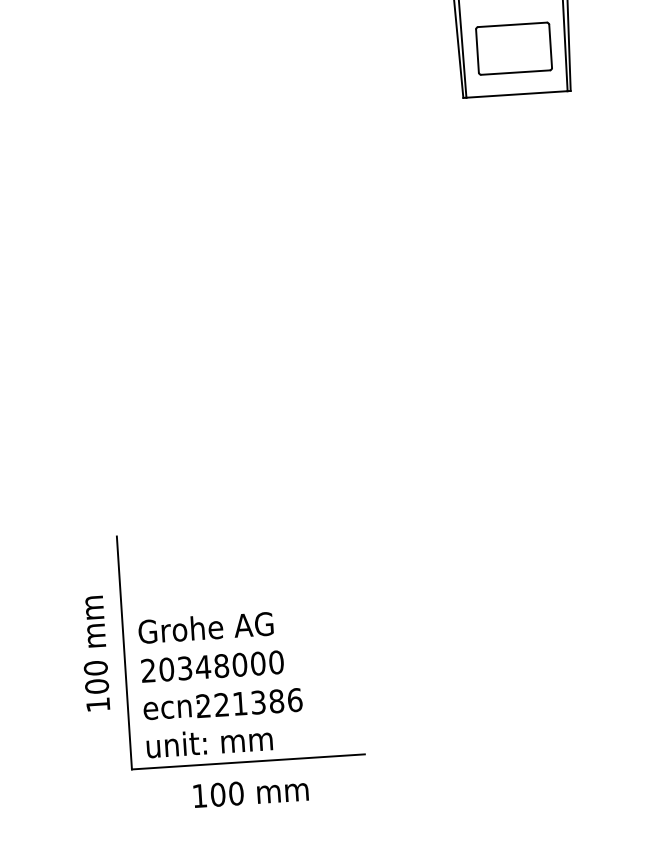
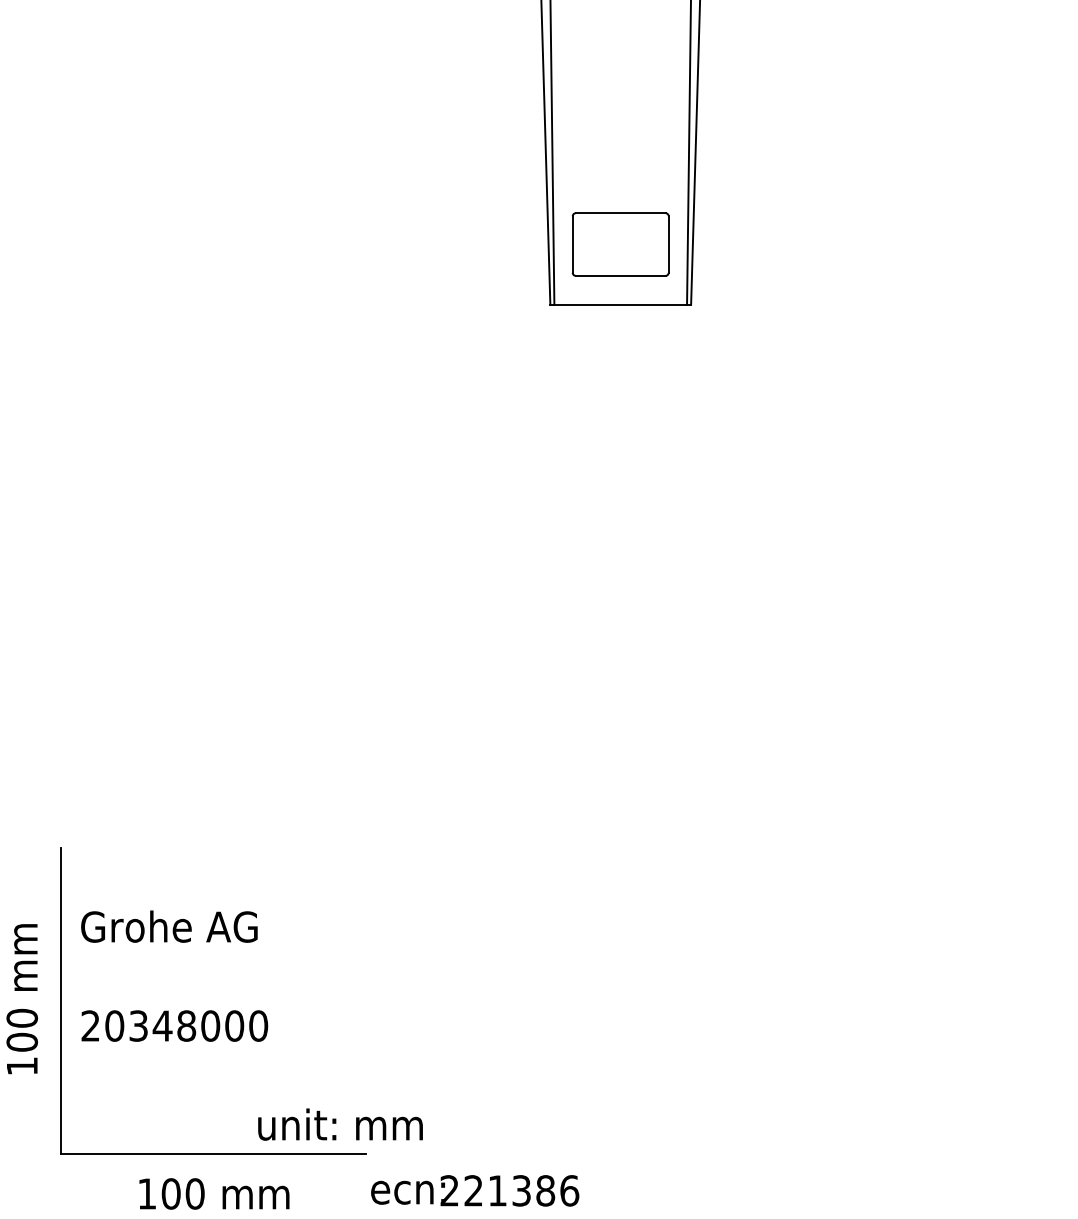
text: (205, 627) -> (169, 926), moved
text: (223, 704) -> (475, 1190), moved
text: (209, 742) -> (340, 1124), moved

